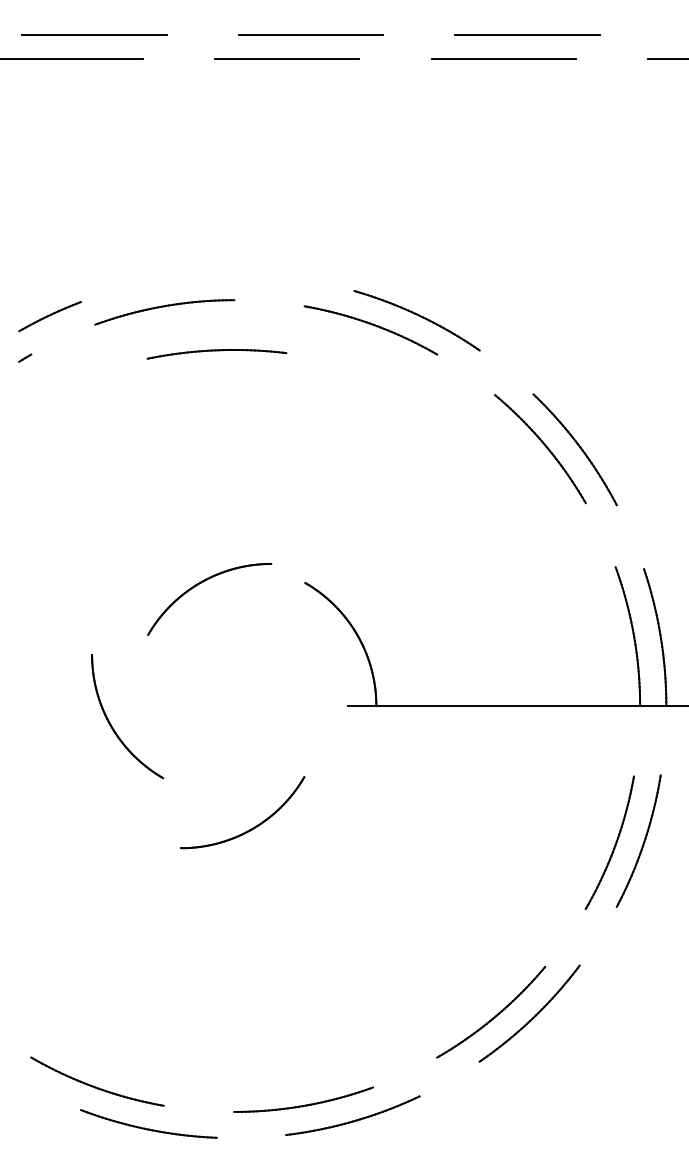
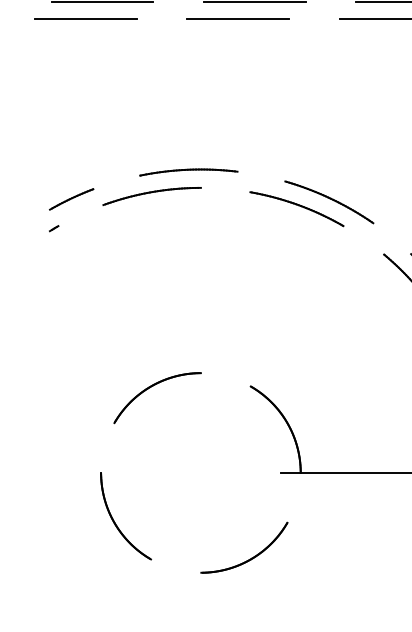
part: (216, 354) -> (188, 172), moved
part: (198, 585) -> (149, 388), moved
part: (113, 727) -> (116, 523), moved
part: (252, 827) -> (250, 558), moved

